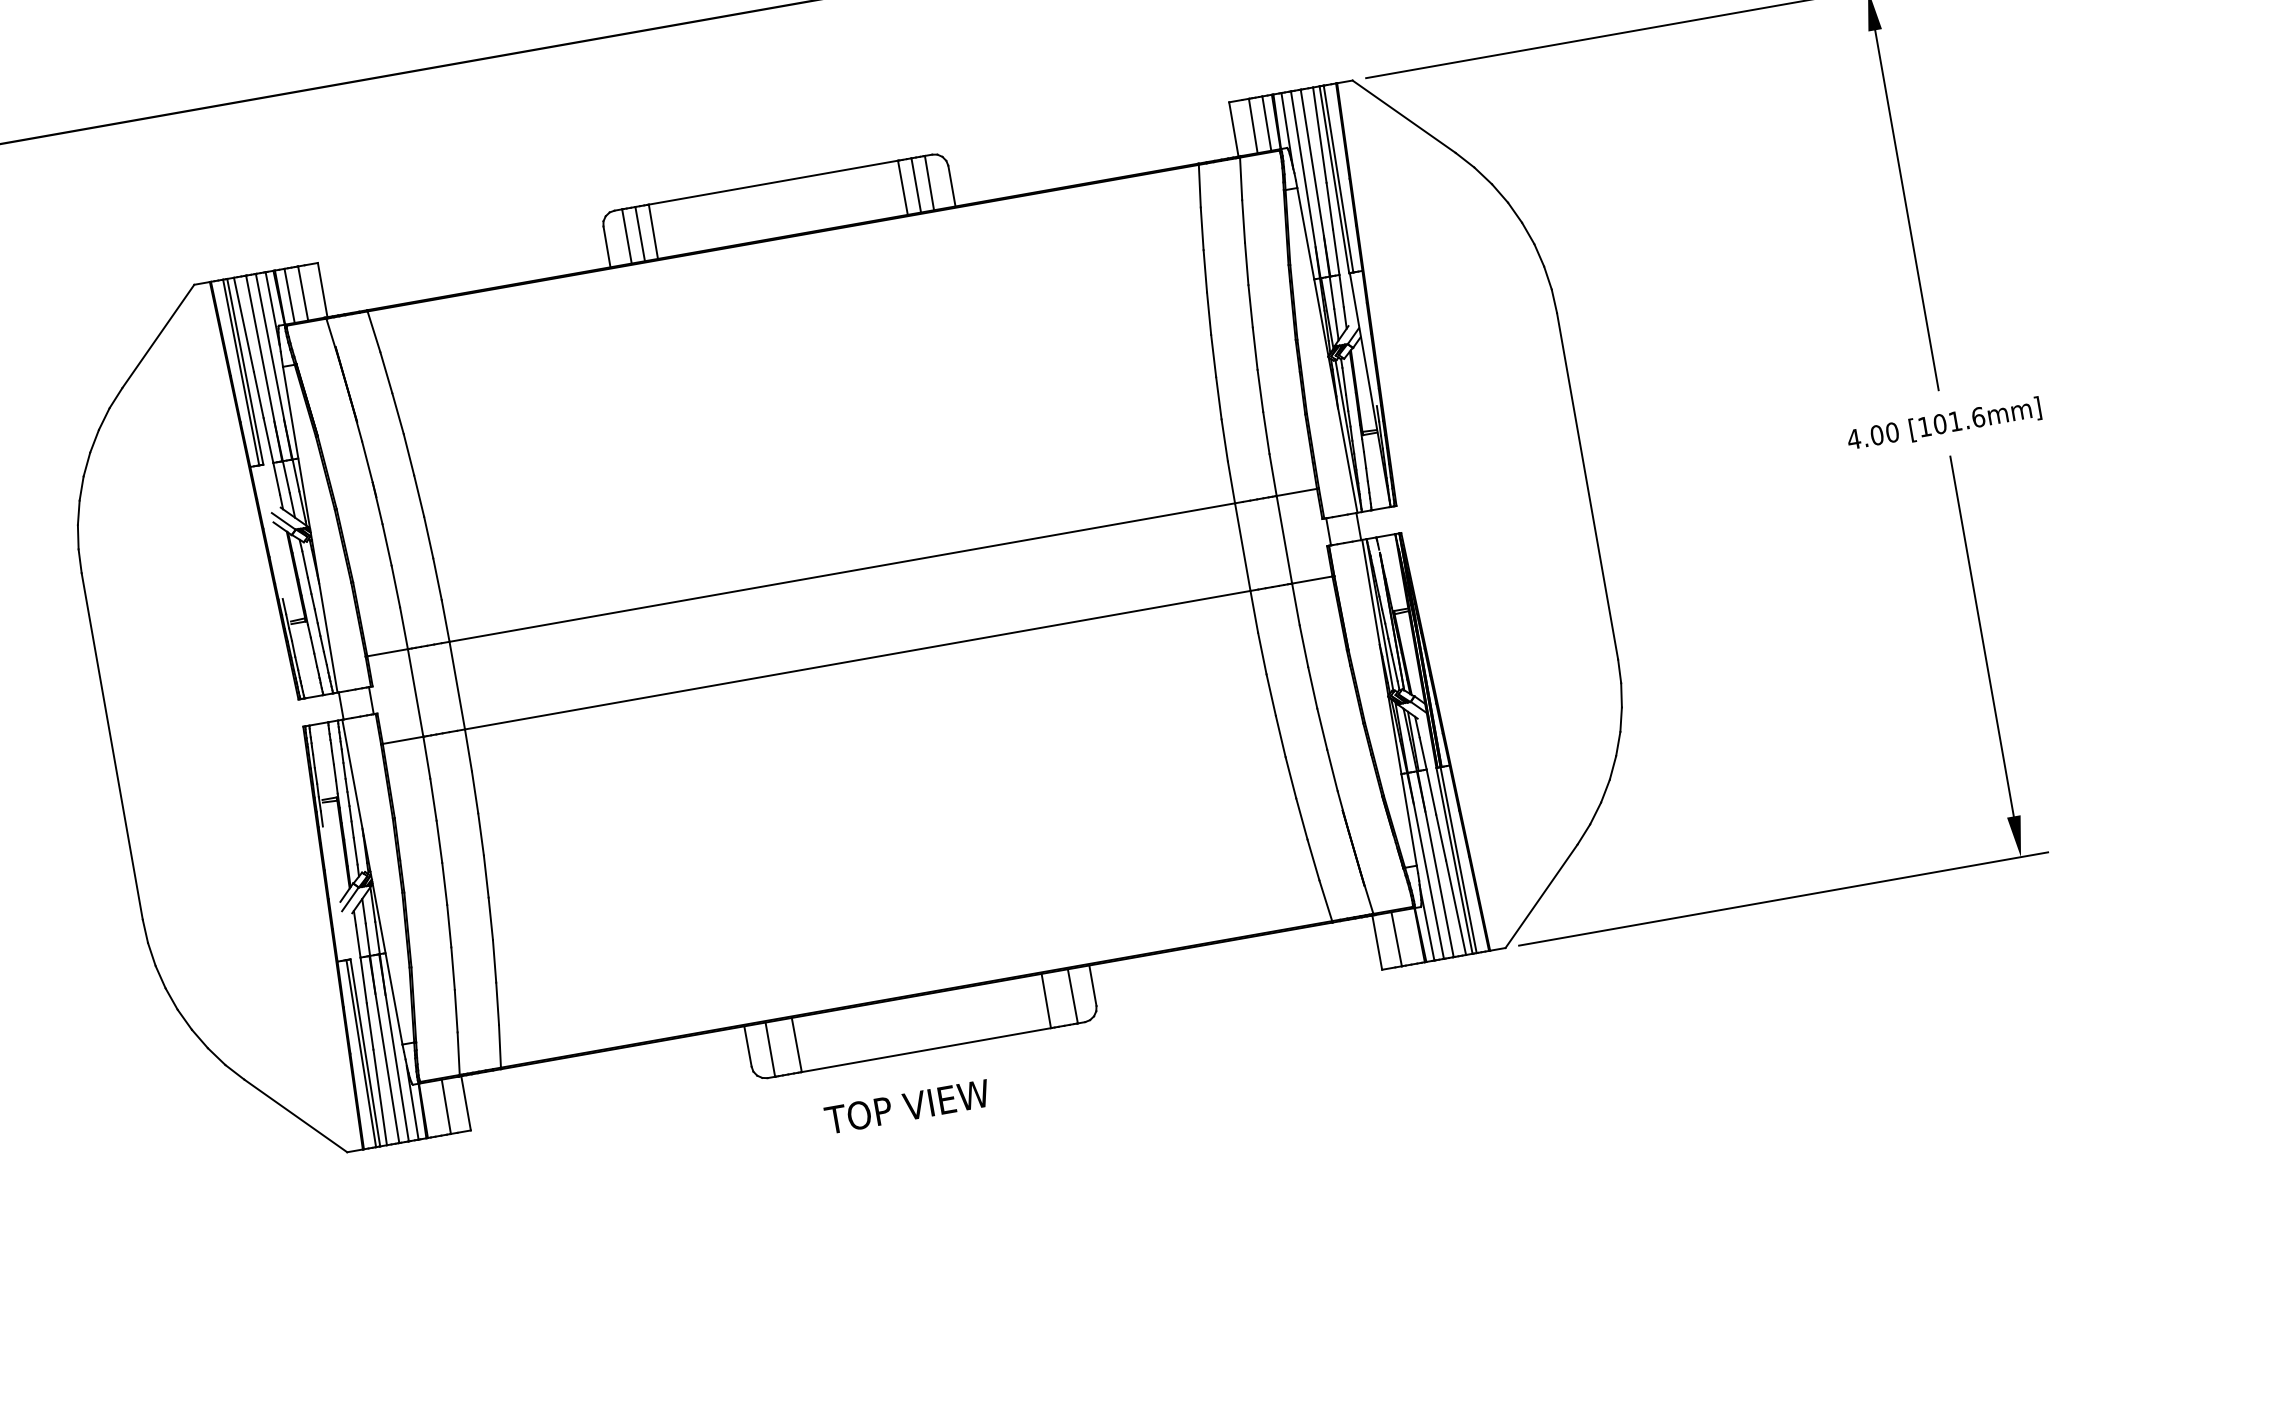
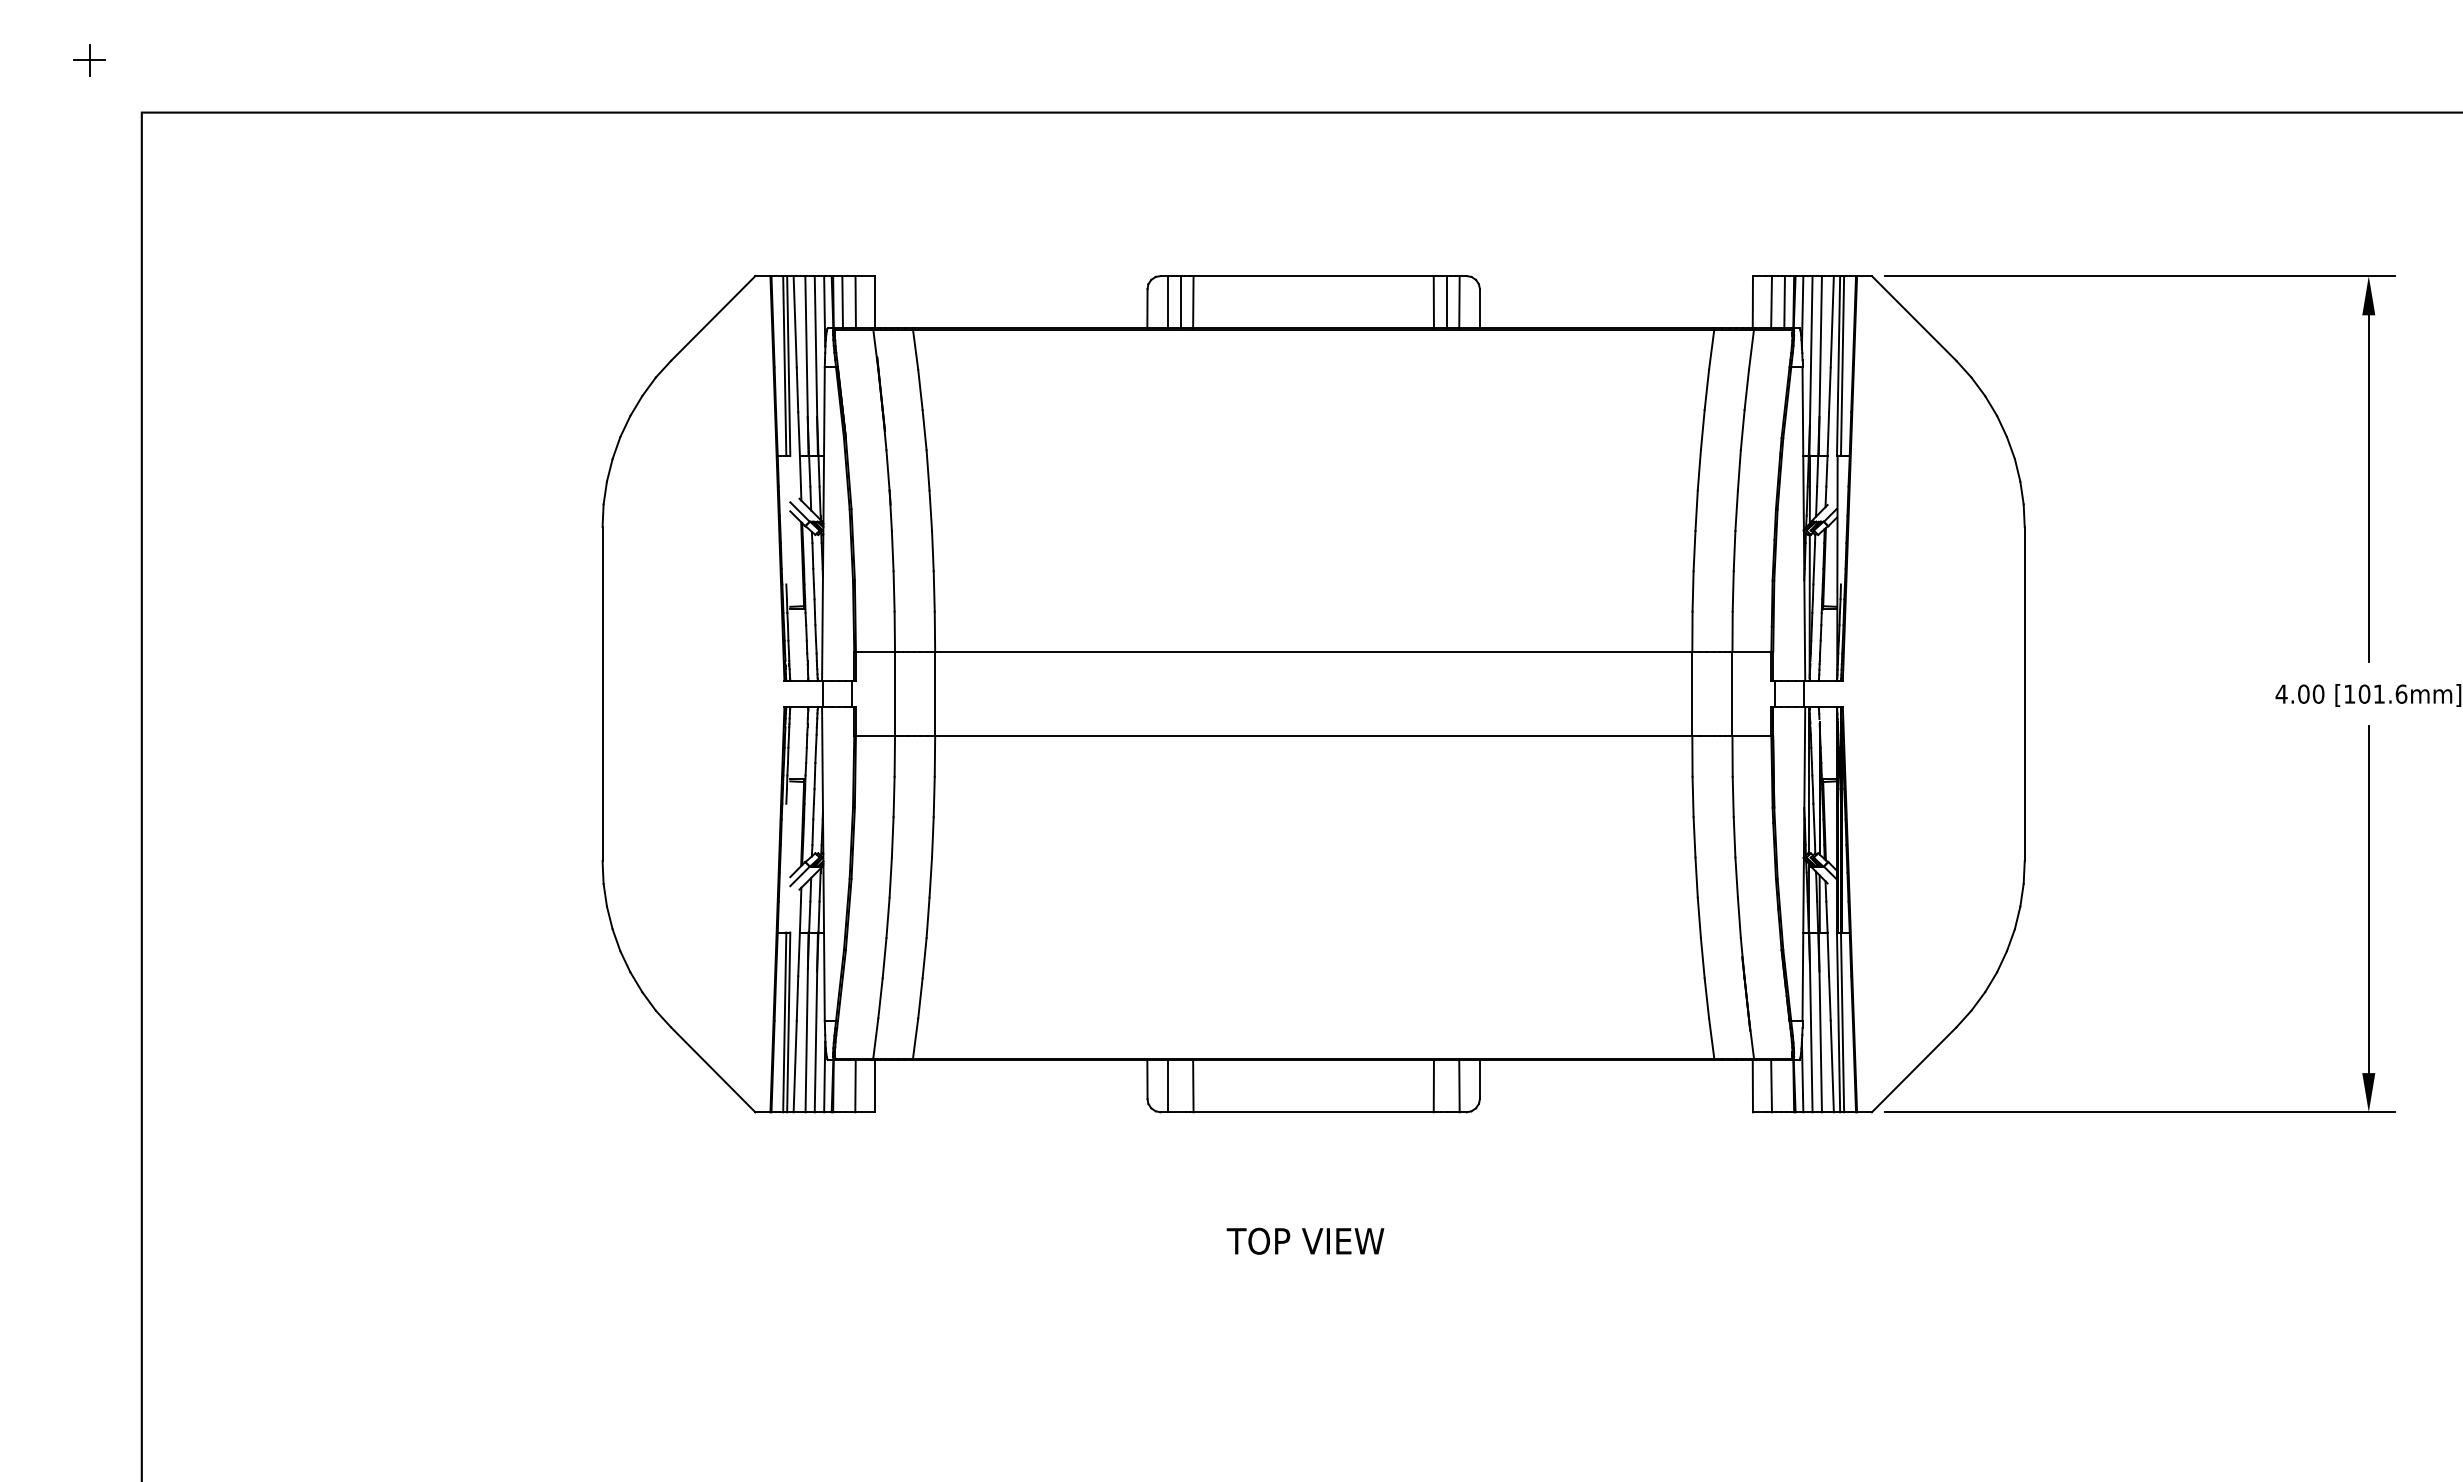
text: (907, 1106) -> (1305, 1240), moved

